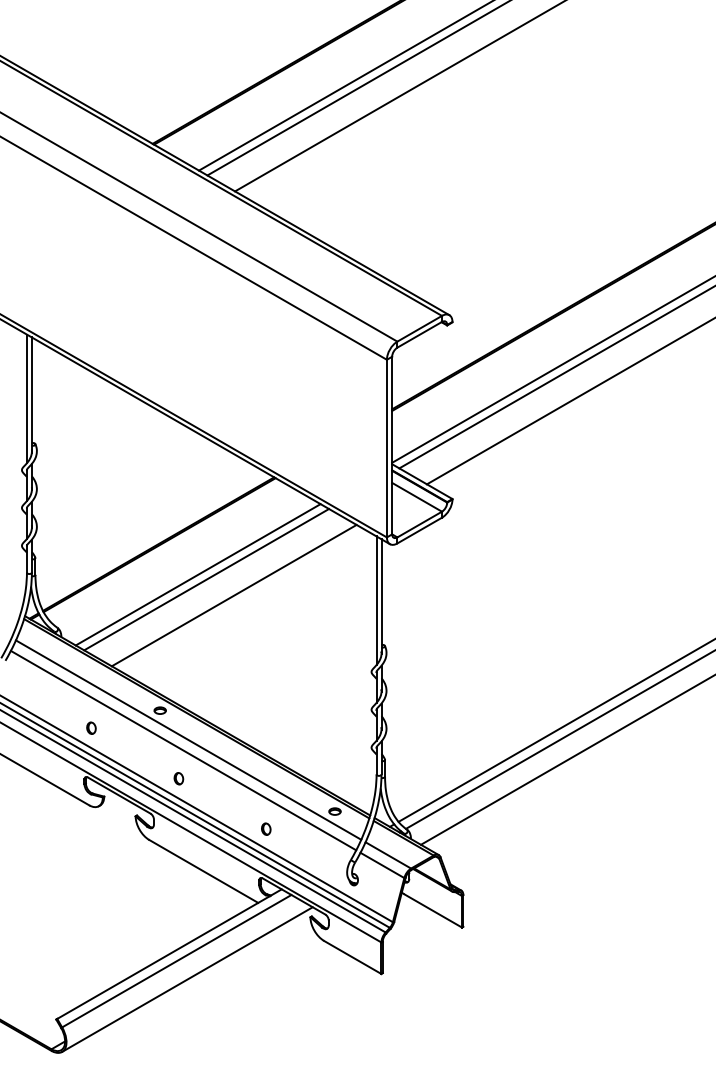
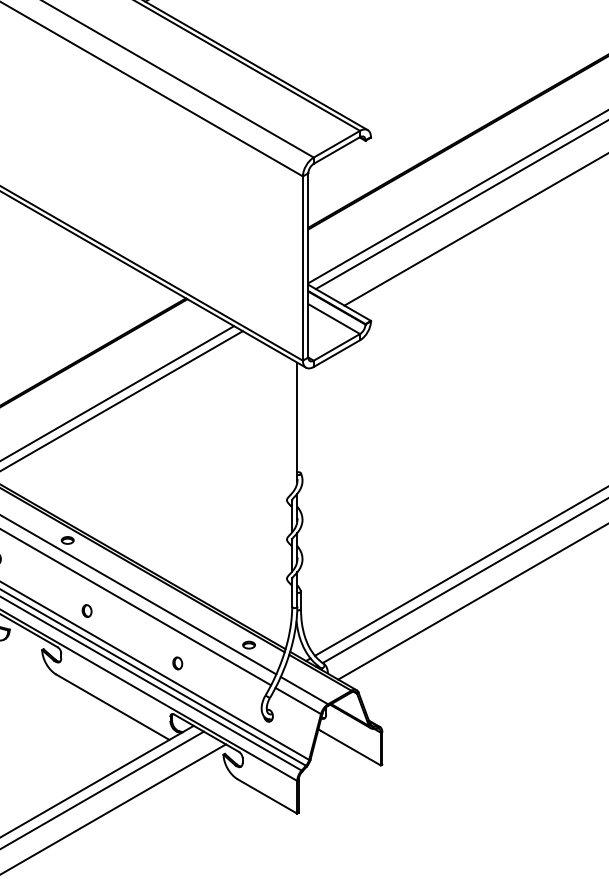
line: (233, 595) -> (143, 420), removed
line: (376, 600) -> (292, 426), removed

